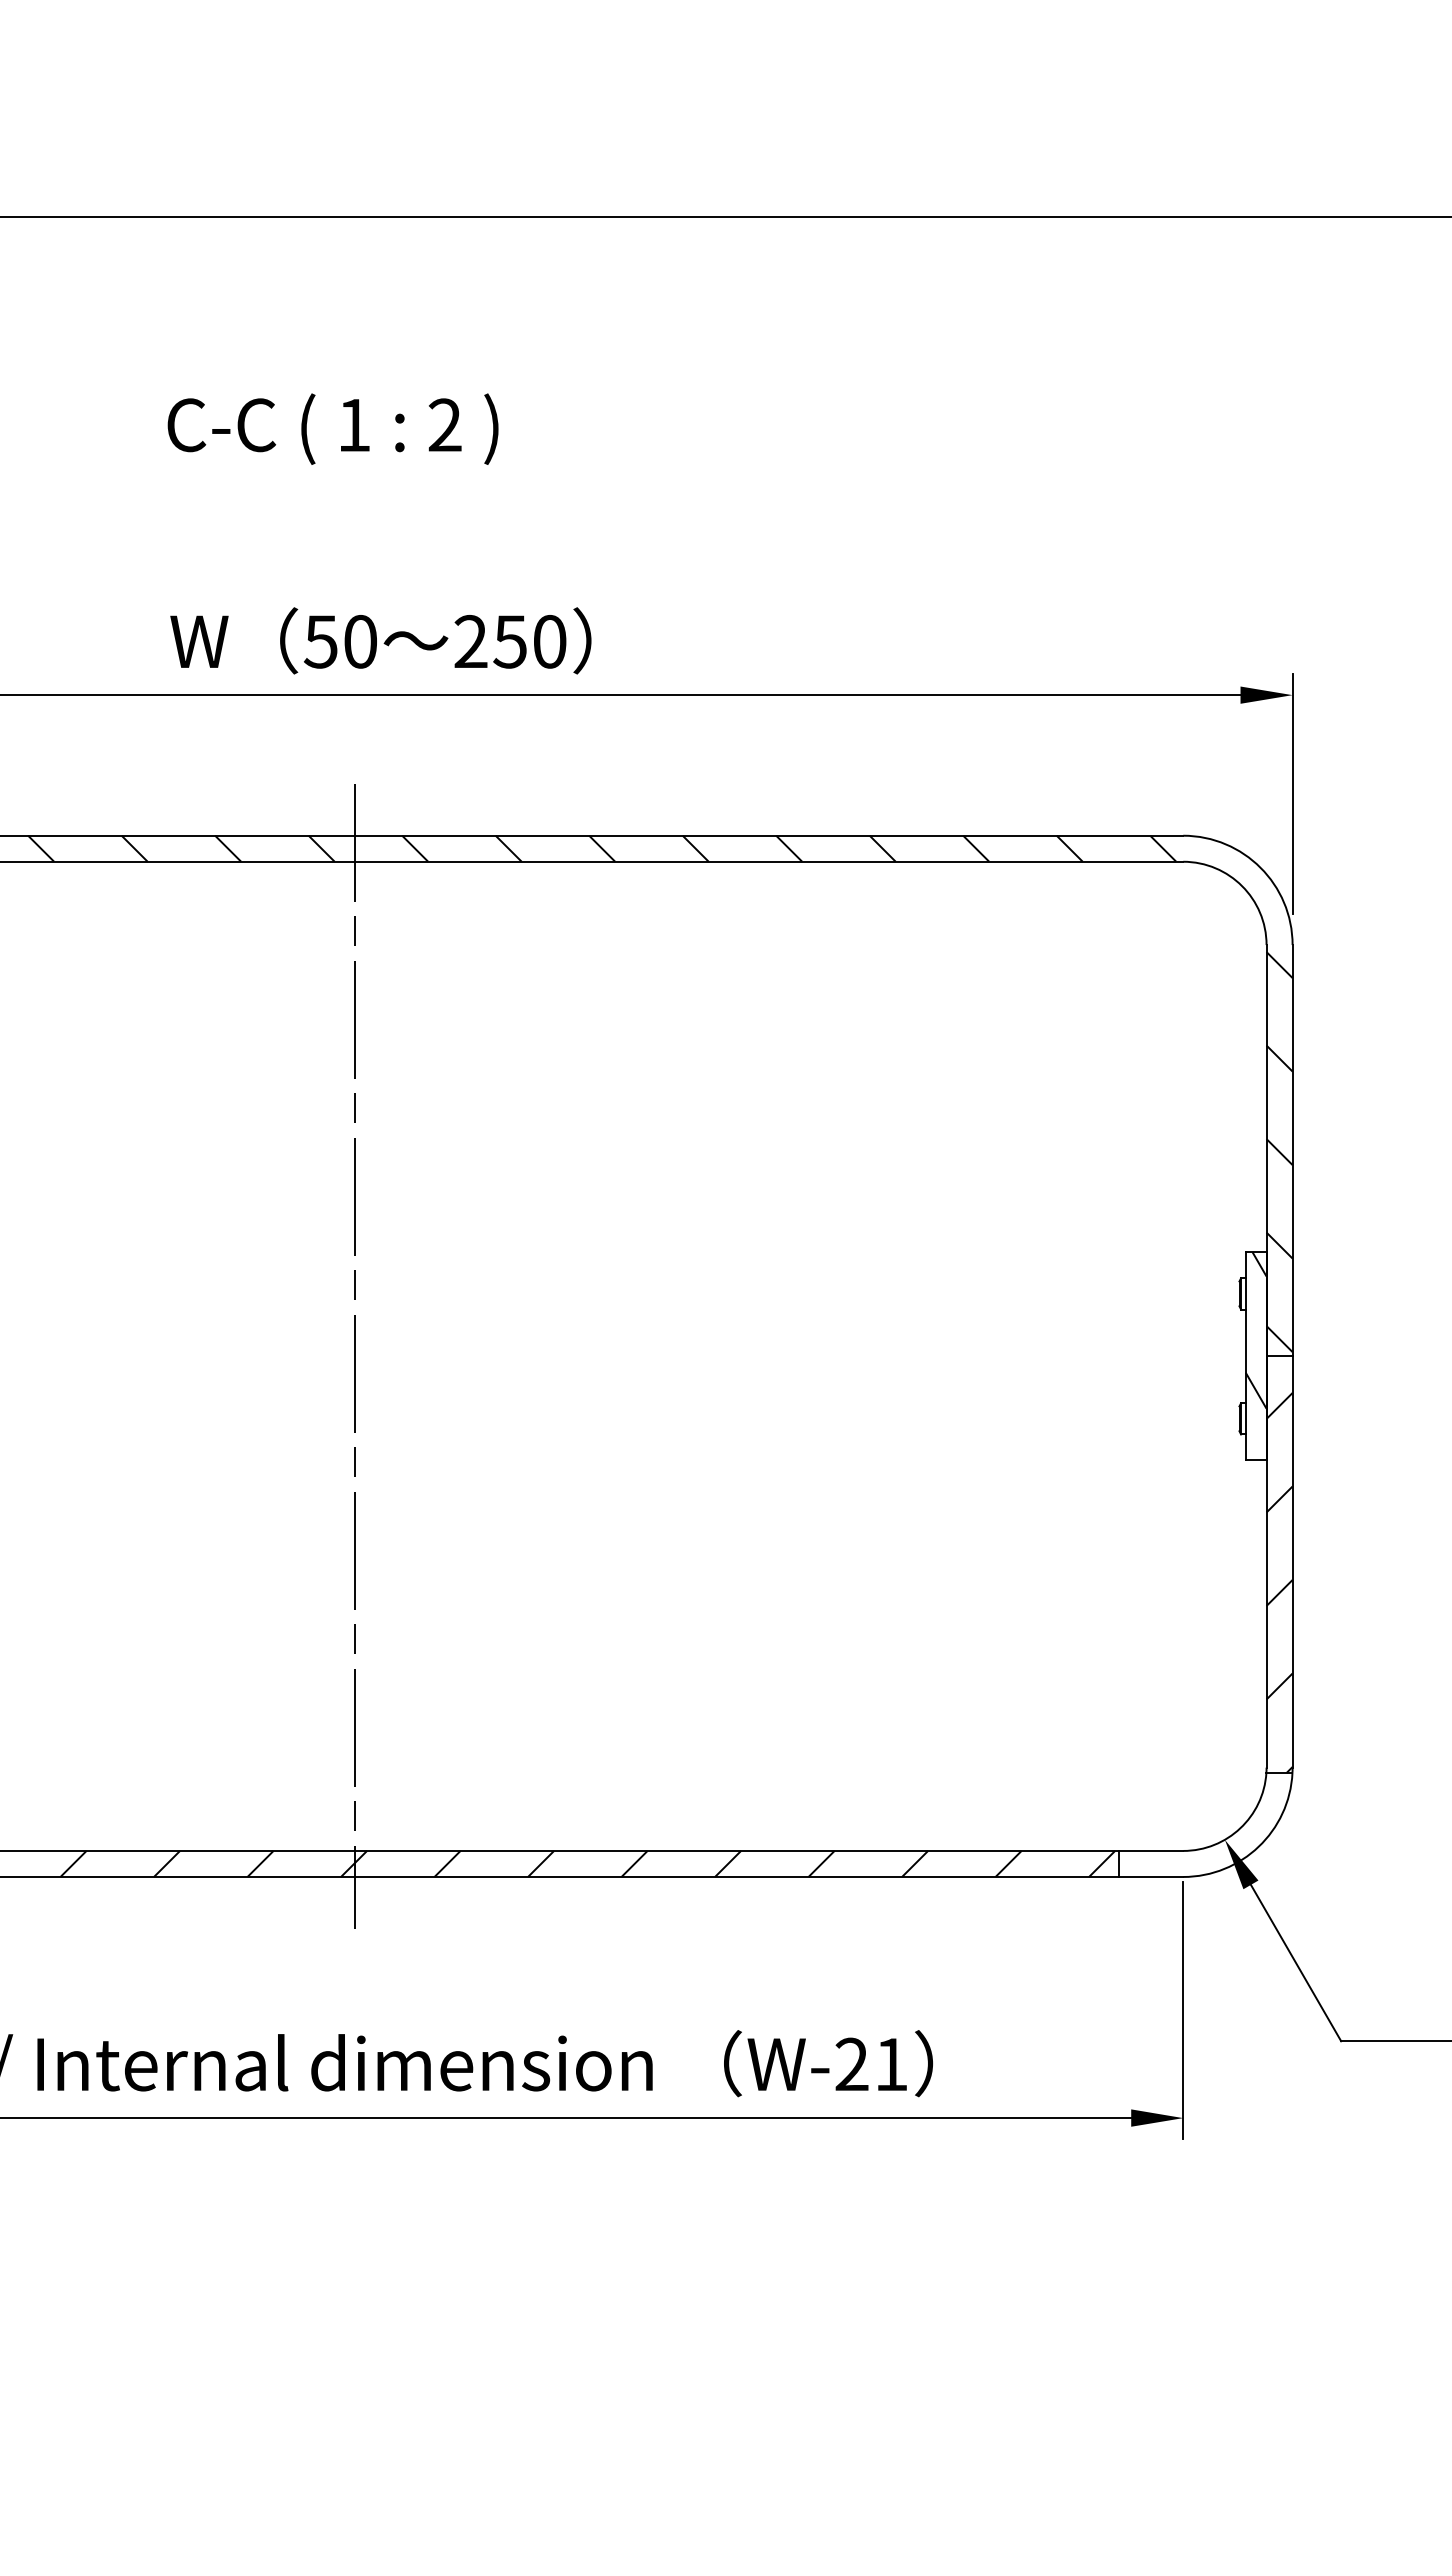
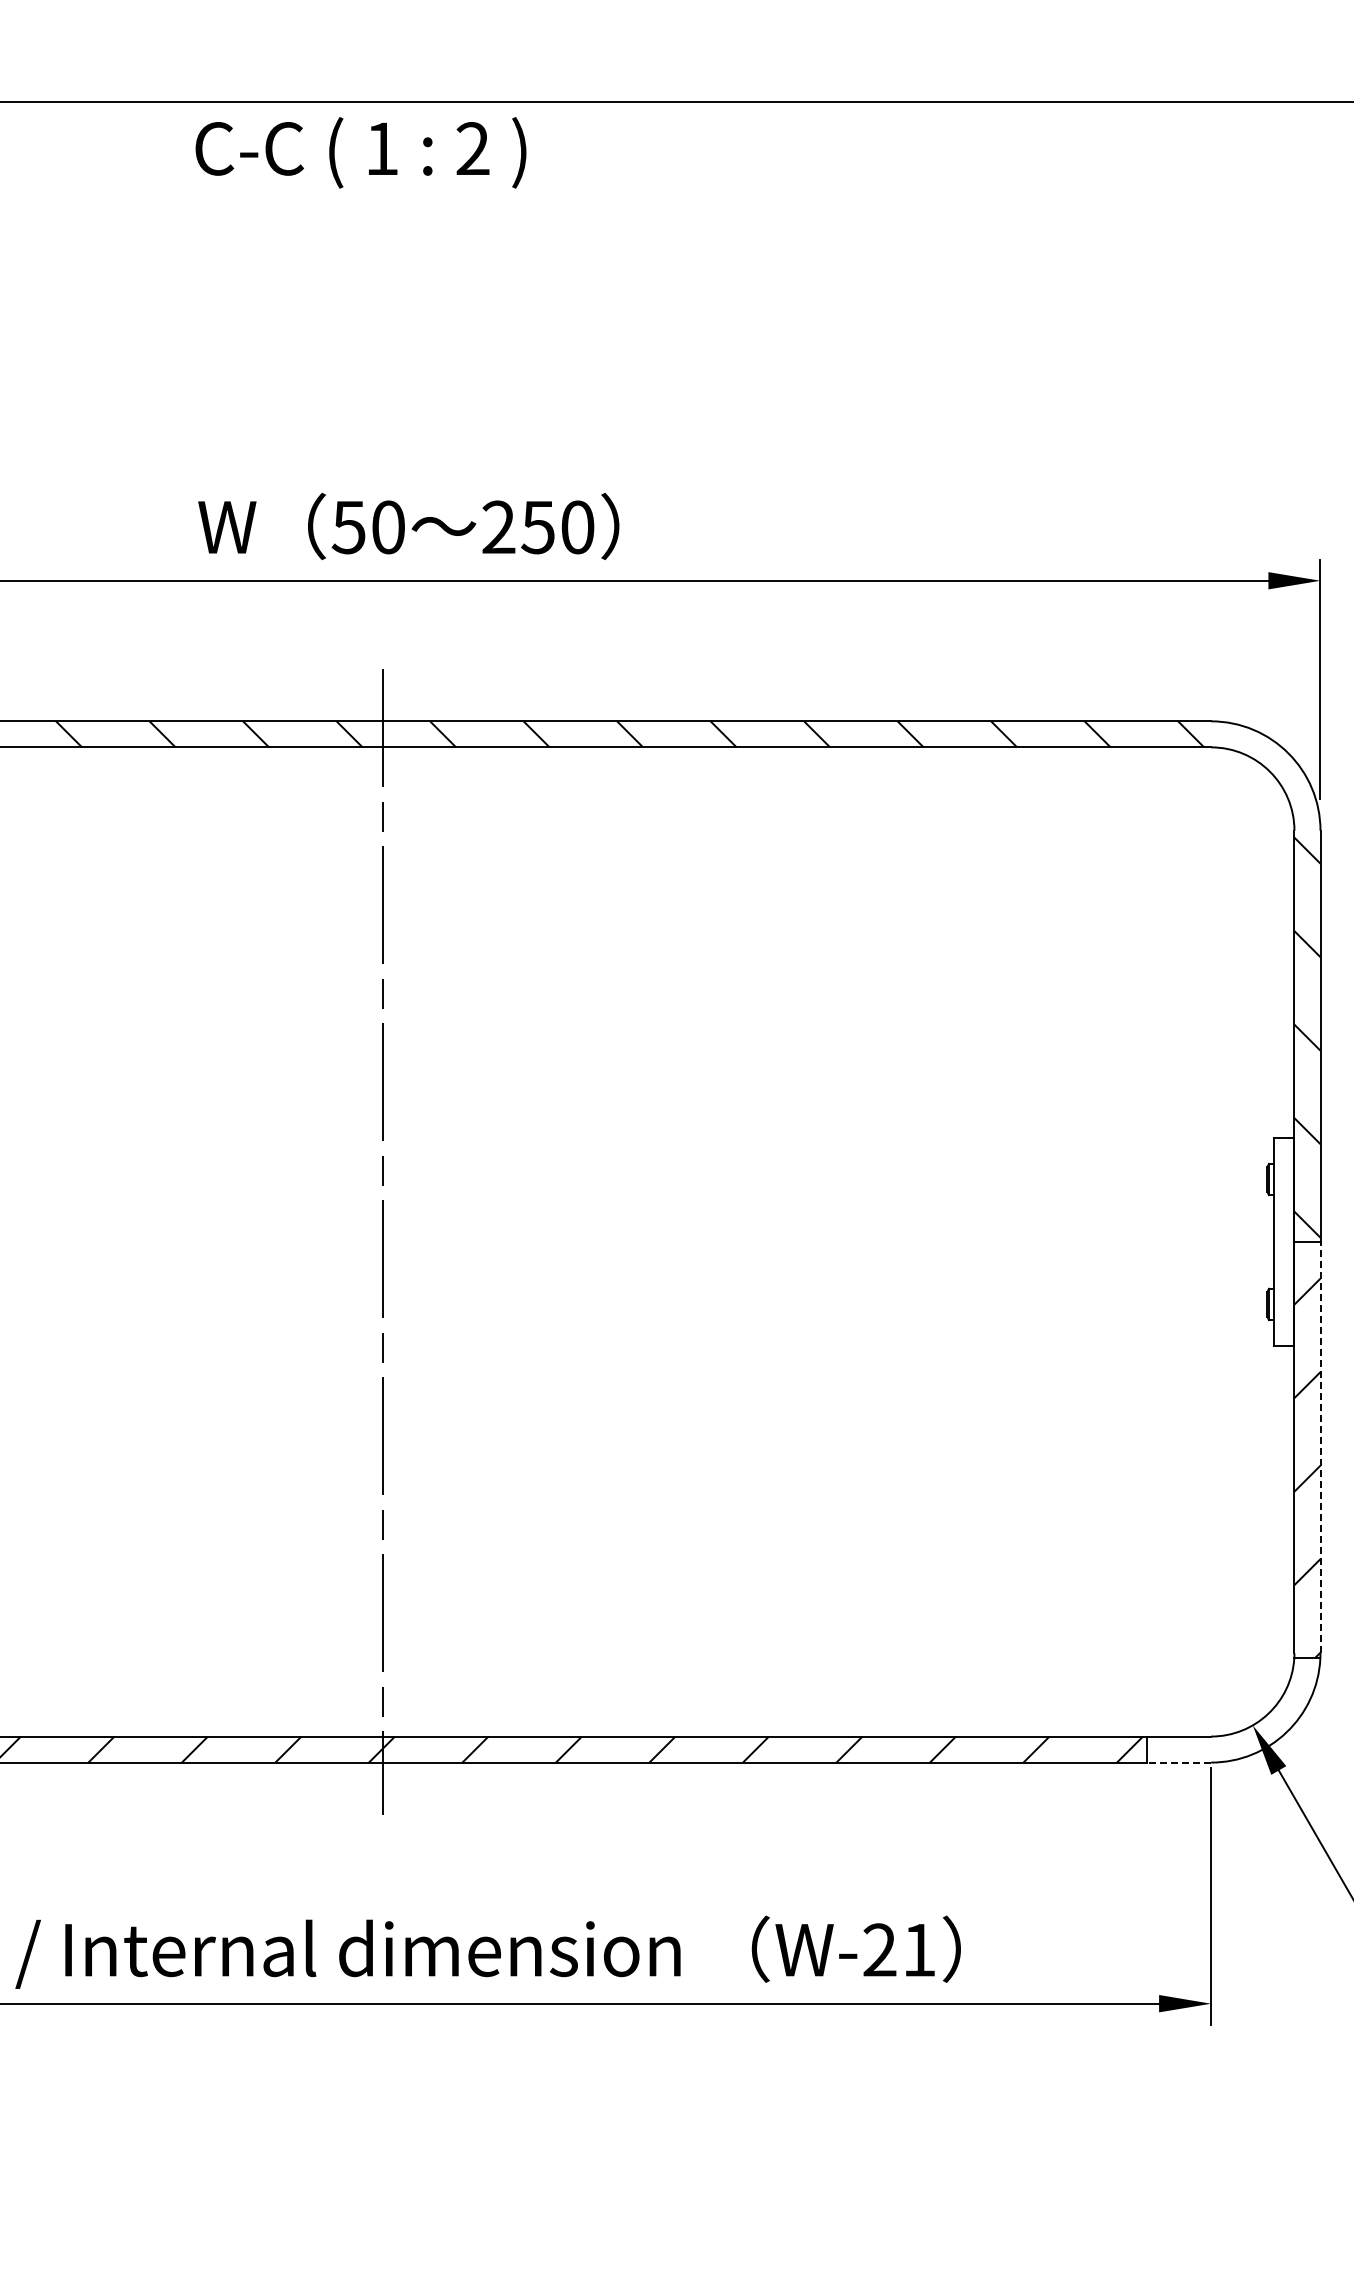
text: (332, 428) -> (360, 152), moved
hatch: (1255, 1330) -> (1283, 1216), removed
line: (1292, 1562) -> (1320, 1448), solid -> dashed
line: (1150, 1876) -> (1178, 1762), solid -> dashed

